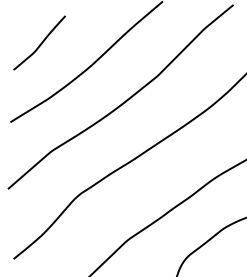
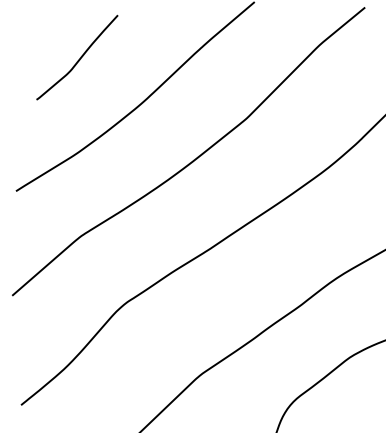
curve: (40, 43) -> (78, 58), moved

